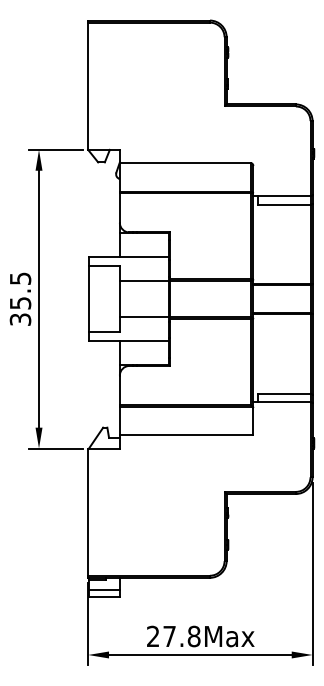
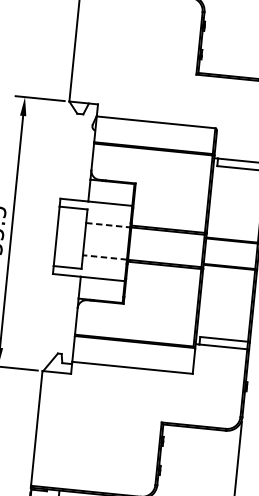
line: (144, 281) -> (108, 225), solid -> dashed
line: (143, 317) -> (104, 257), solid -> dashed

